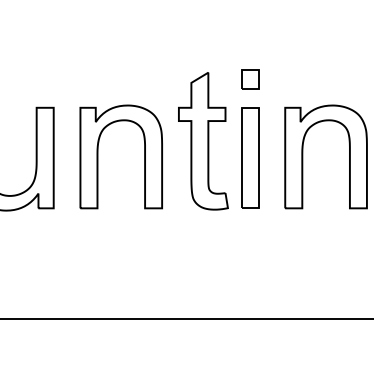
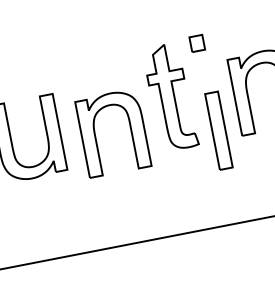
part: (98, 156) -> (95, 136), moved
part: (250, 157) -> (218, 130), moved

